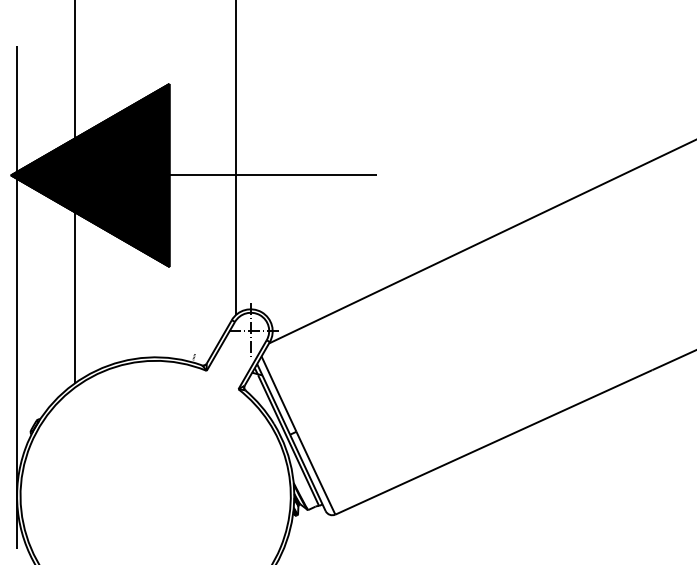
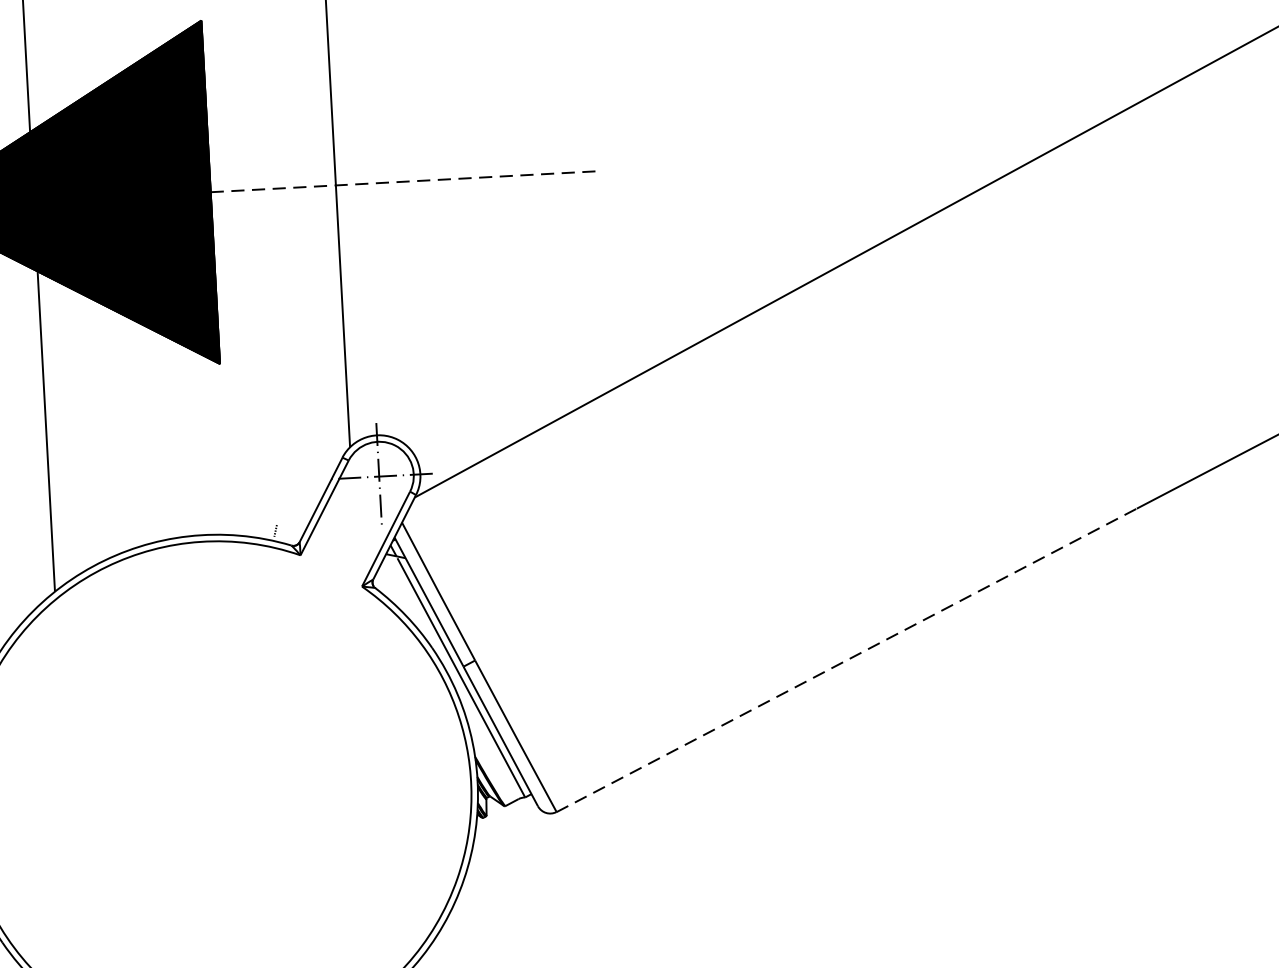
line: (273, 175) -> (406, 181), solid -> dashed
line: (494, 442) -> (847, 660), solid -> dashed

